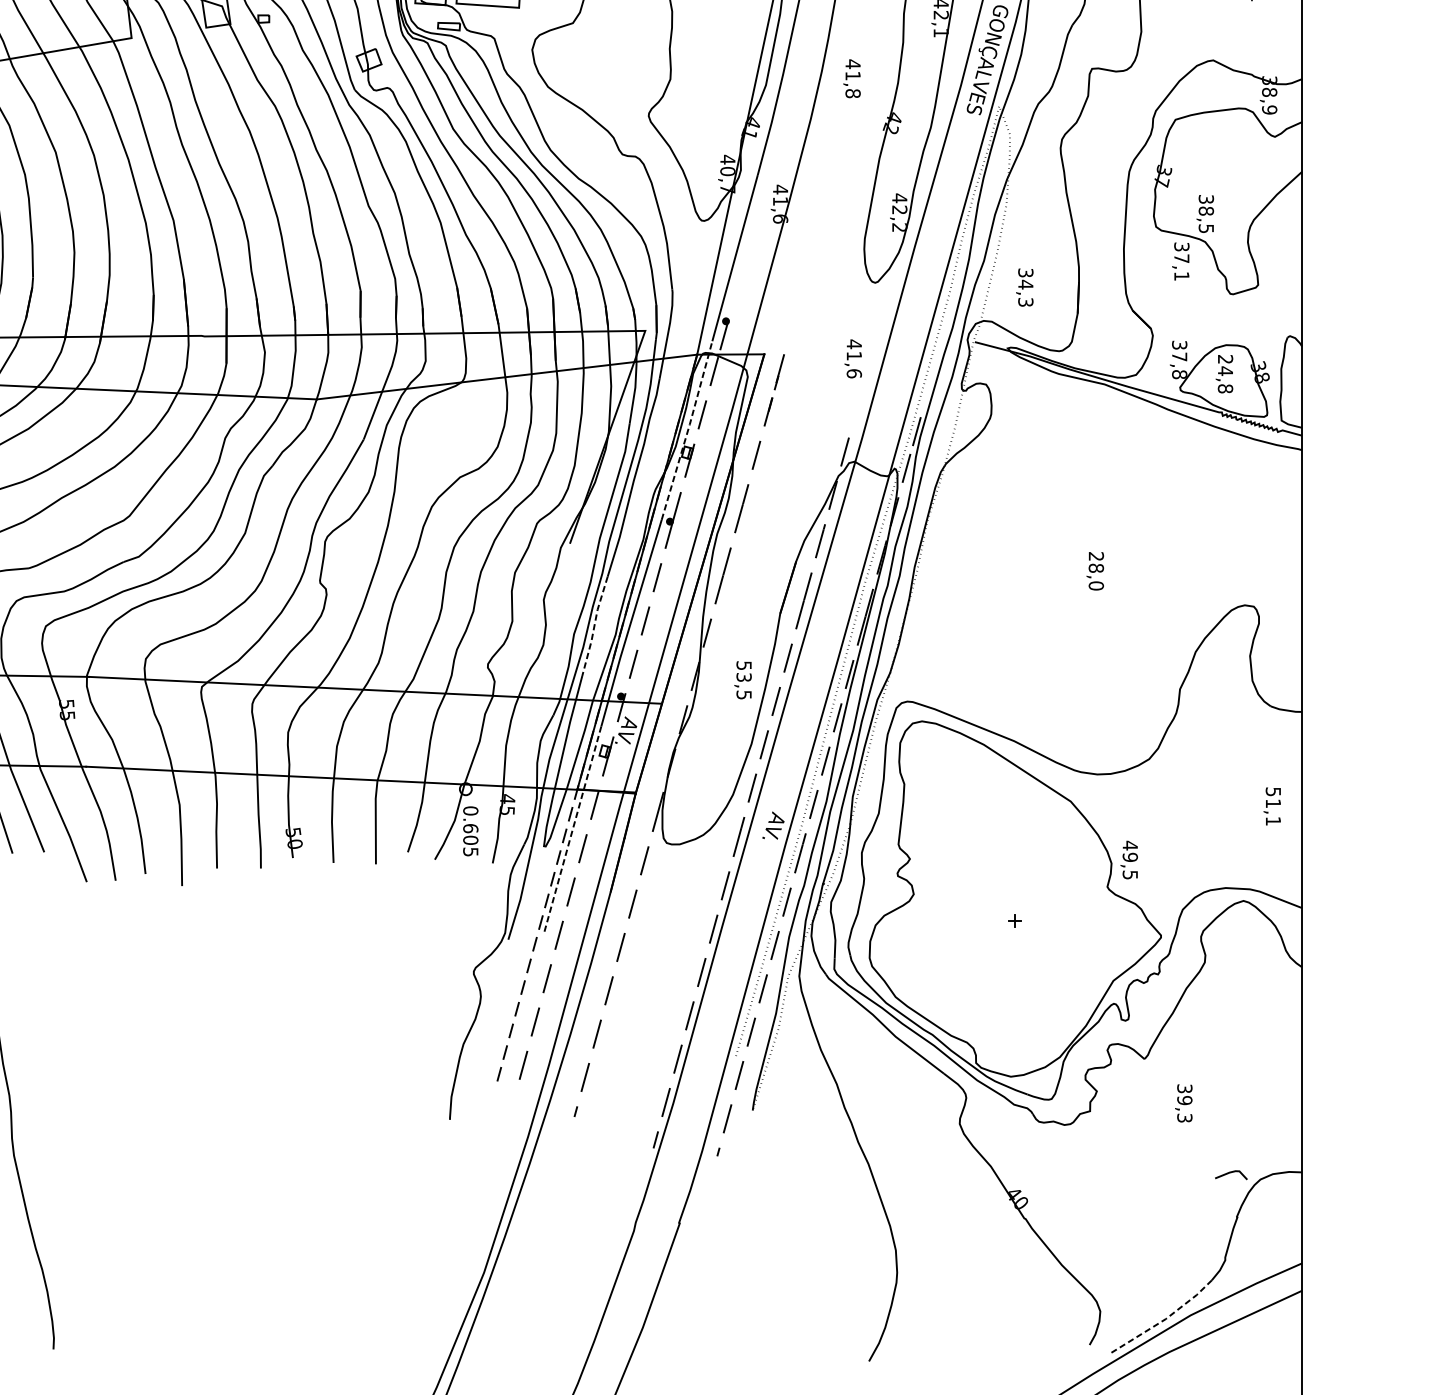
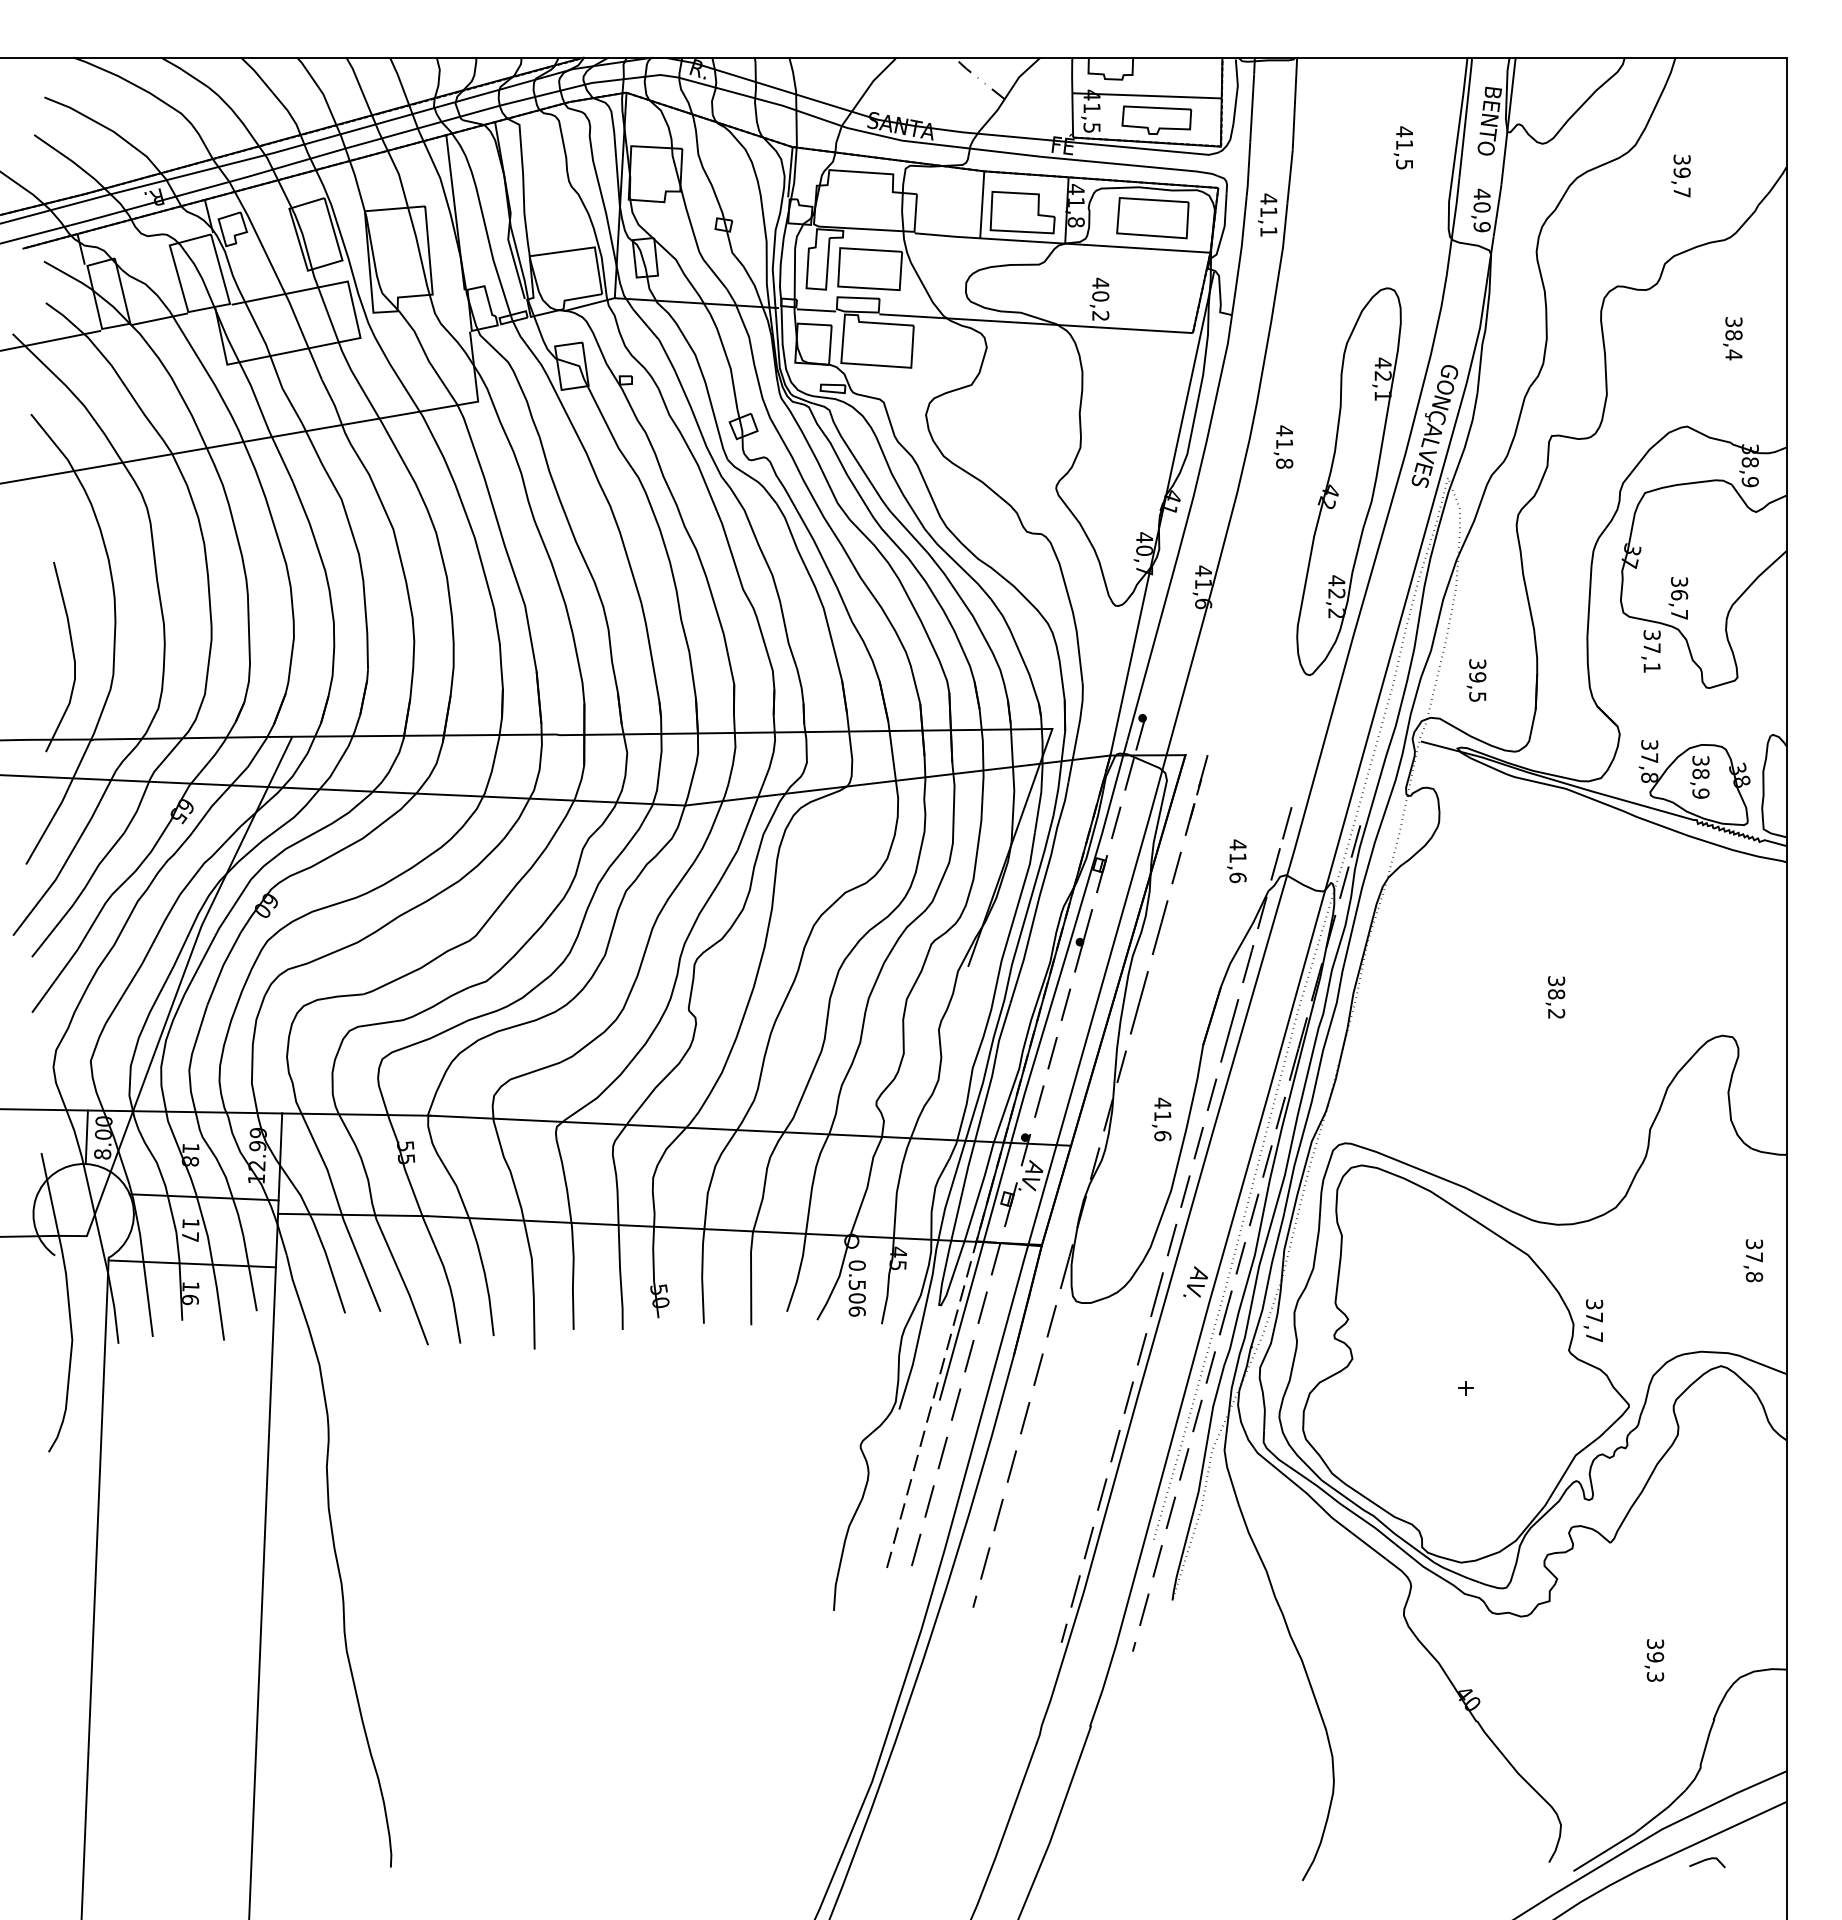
text: (1206, 219) -> (1679, 604), 38,5 -> 36,7
text: (1025, 292) -> (1477, 686), 34,3 -> 39,5
text: (852, 359) -> (1236, 861), moved
text: (1225, 374) -> (1700, 777), 24,8 -> 38,9
line: (855, 415) -> (1287, 823), added
line: (688, 429) -> (1100, 839), dashed -> solid
text: (1096, 571) -> (1556, 997), 28,0 -> 38,2
line: (594, 626) -> (995, 1059), dashed -> solid
text: (743, 680) -> (1162, 1119), 53,5 -> 41,6
text: (1273, 806) -> (1754, 1260), 51,1 -> 37,8
line: (572, 828) -> (971, 1285), dashed -> solid
text: (470, 840) -> (856, 1298), 0.605 -> 0.506
text: (1130, 860) -> (1594, 1320), 49,5 -> 37,7
text: (1183, 1103) -> (1654, 1660), moved
line: (1231, 1173) -> (1707, 1860), moved
line: (1165, 1319) -> (1633, 1834), dashed -> solid

